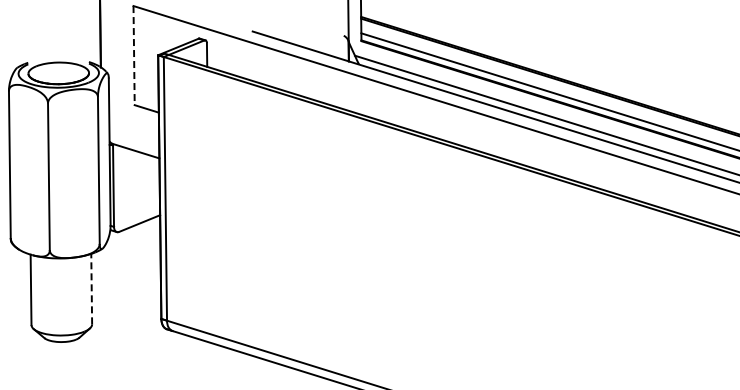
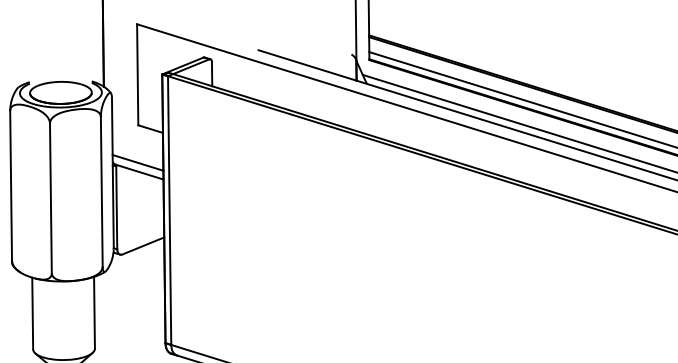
line: (134, 55) -> (138, 74), dashed -> solid
line: (134, 141) -> (138, 162), added
line: (91, 288) -> (94, 312), dashed -> solid

